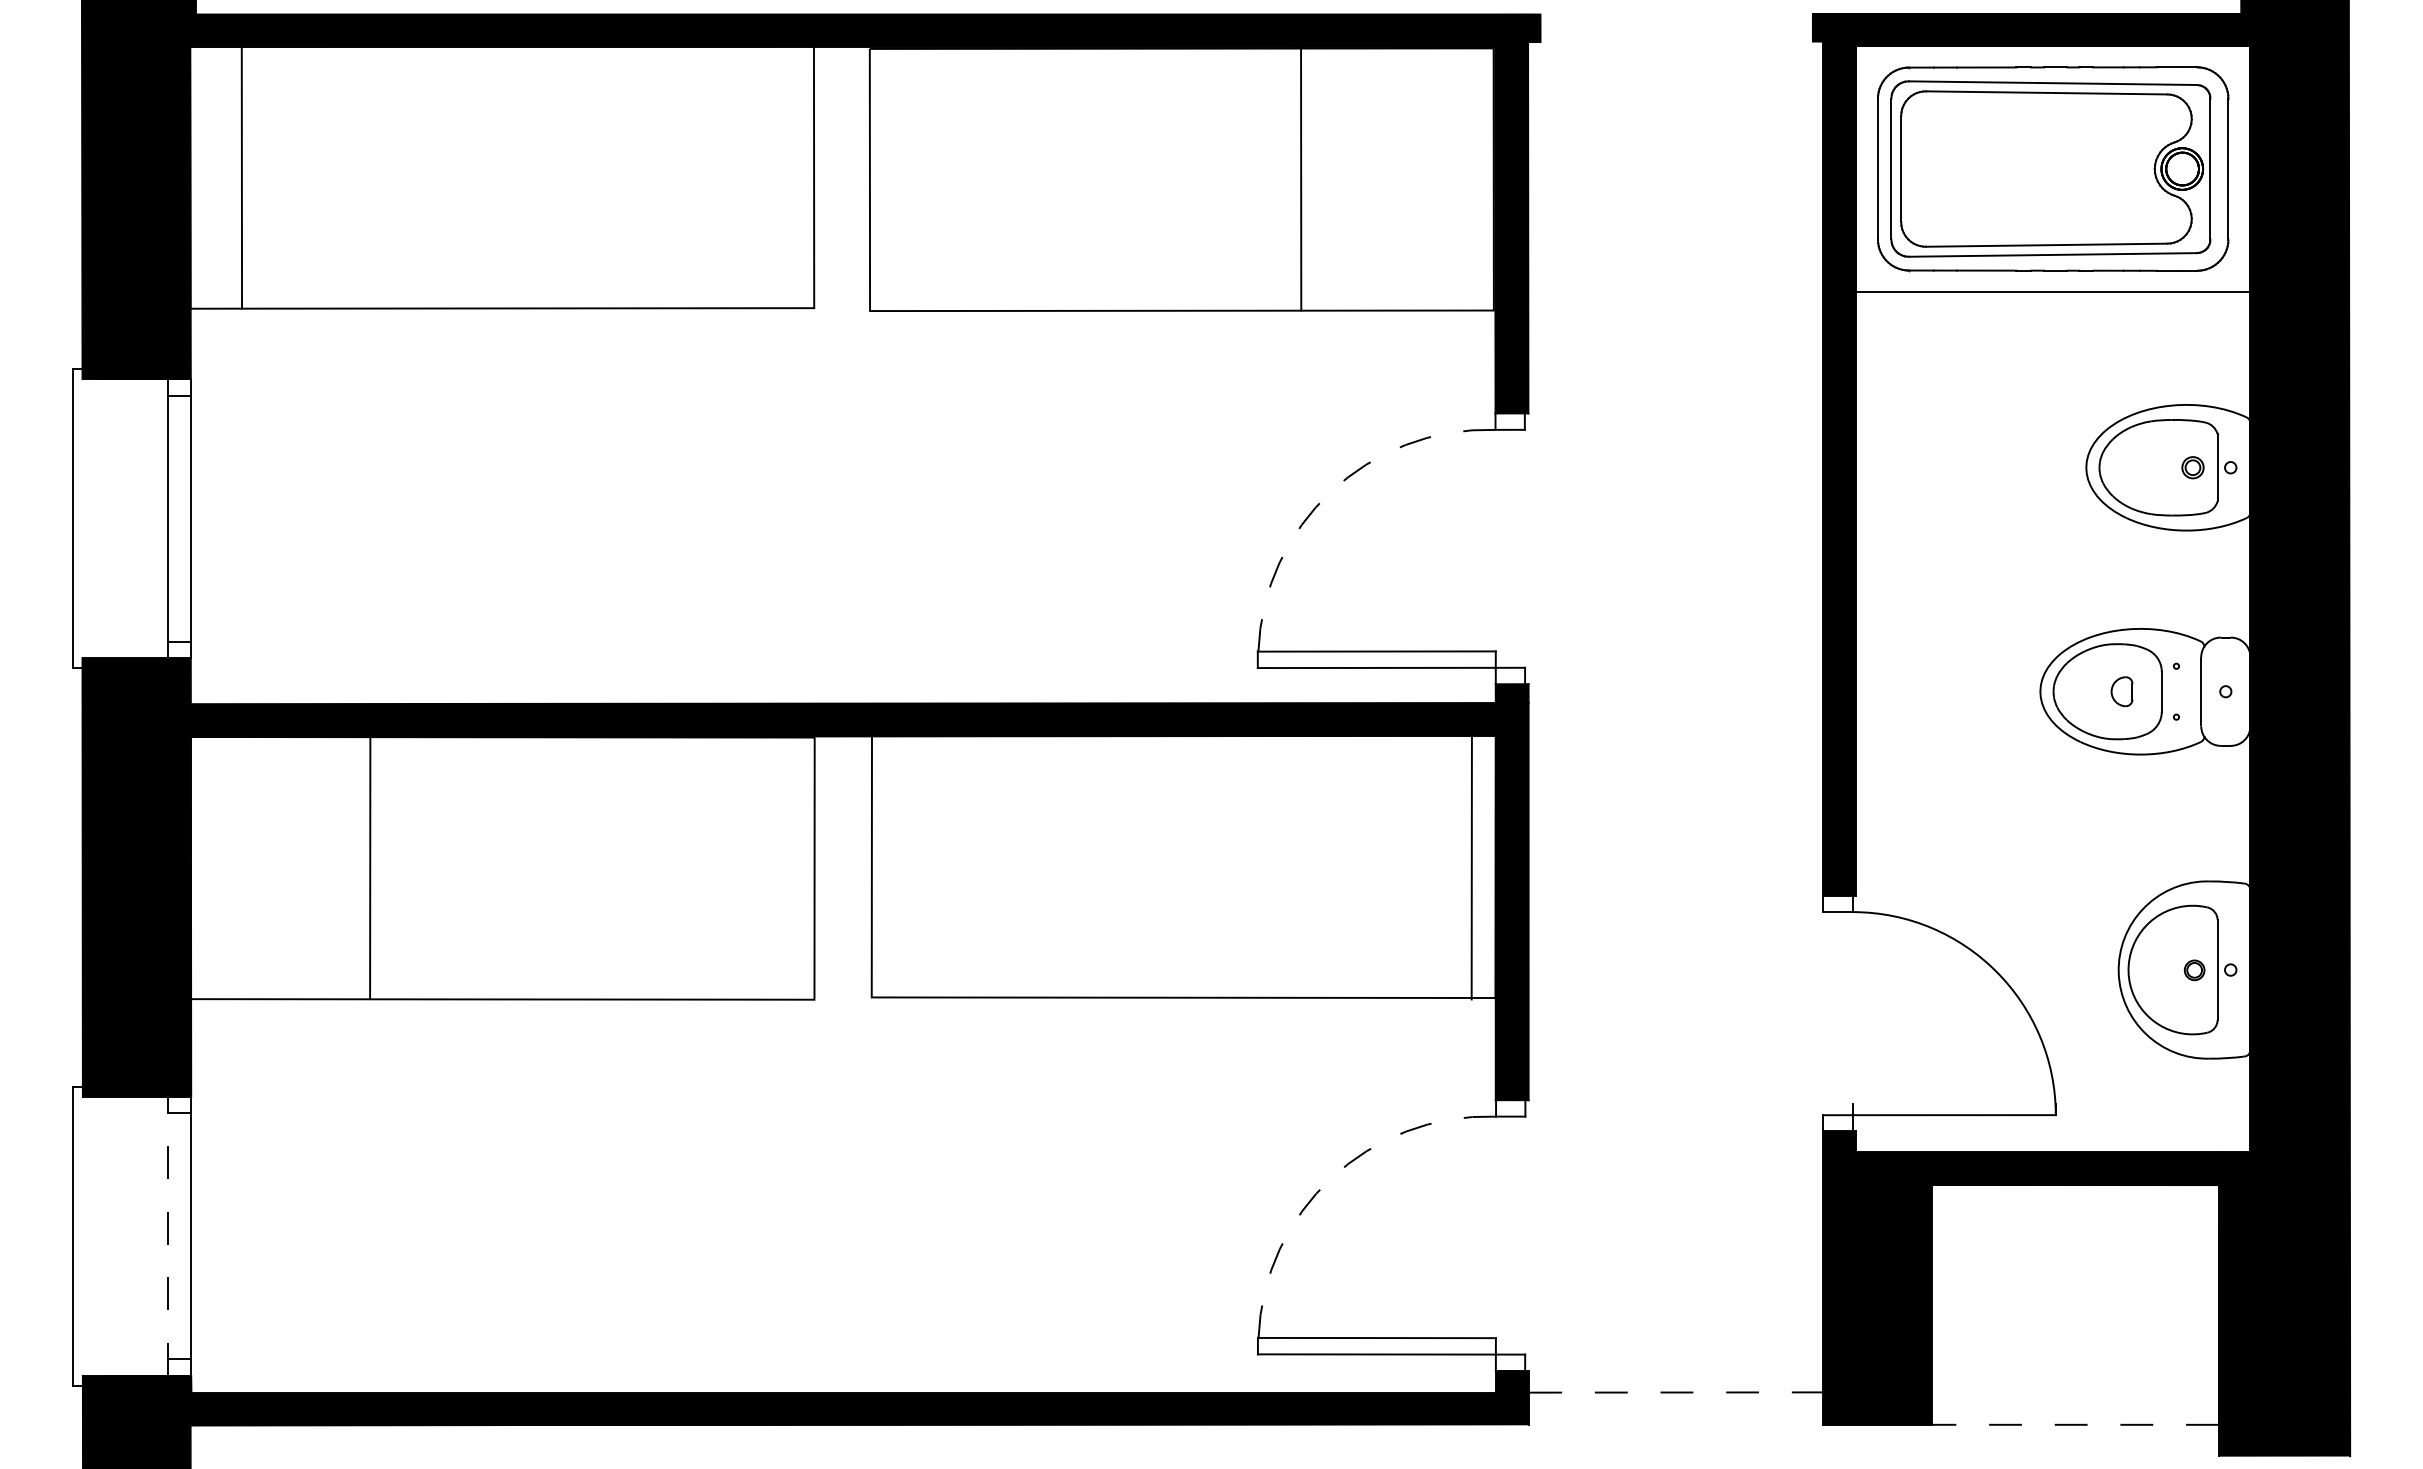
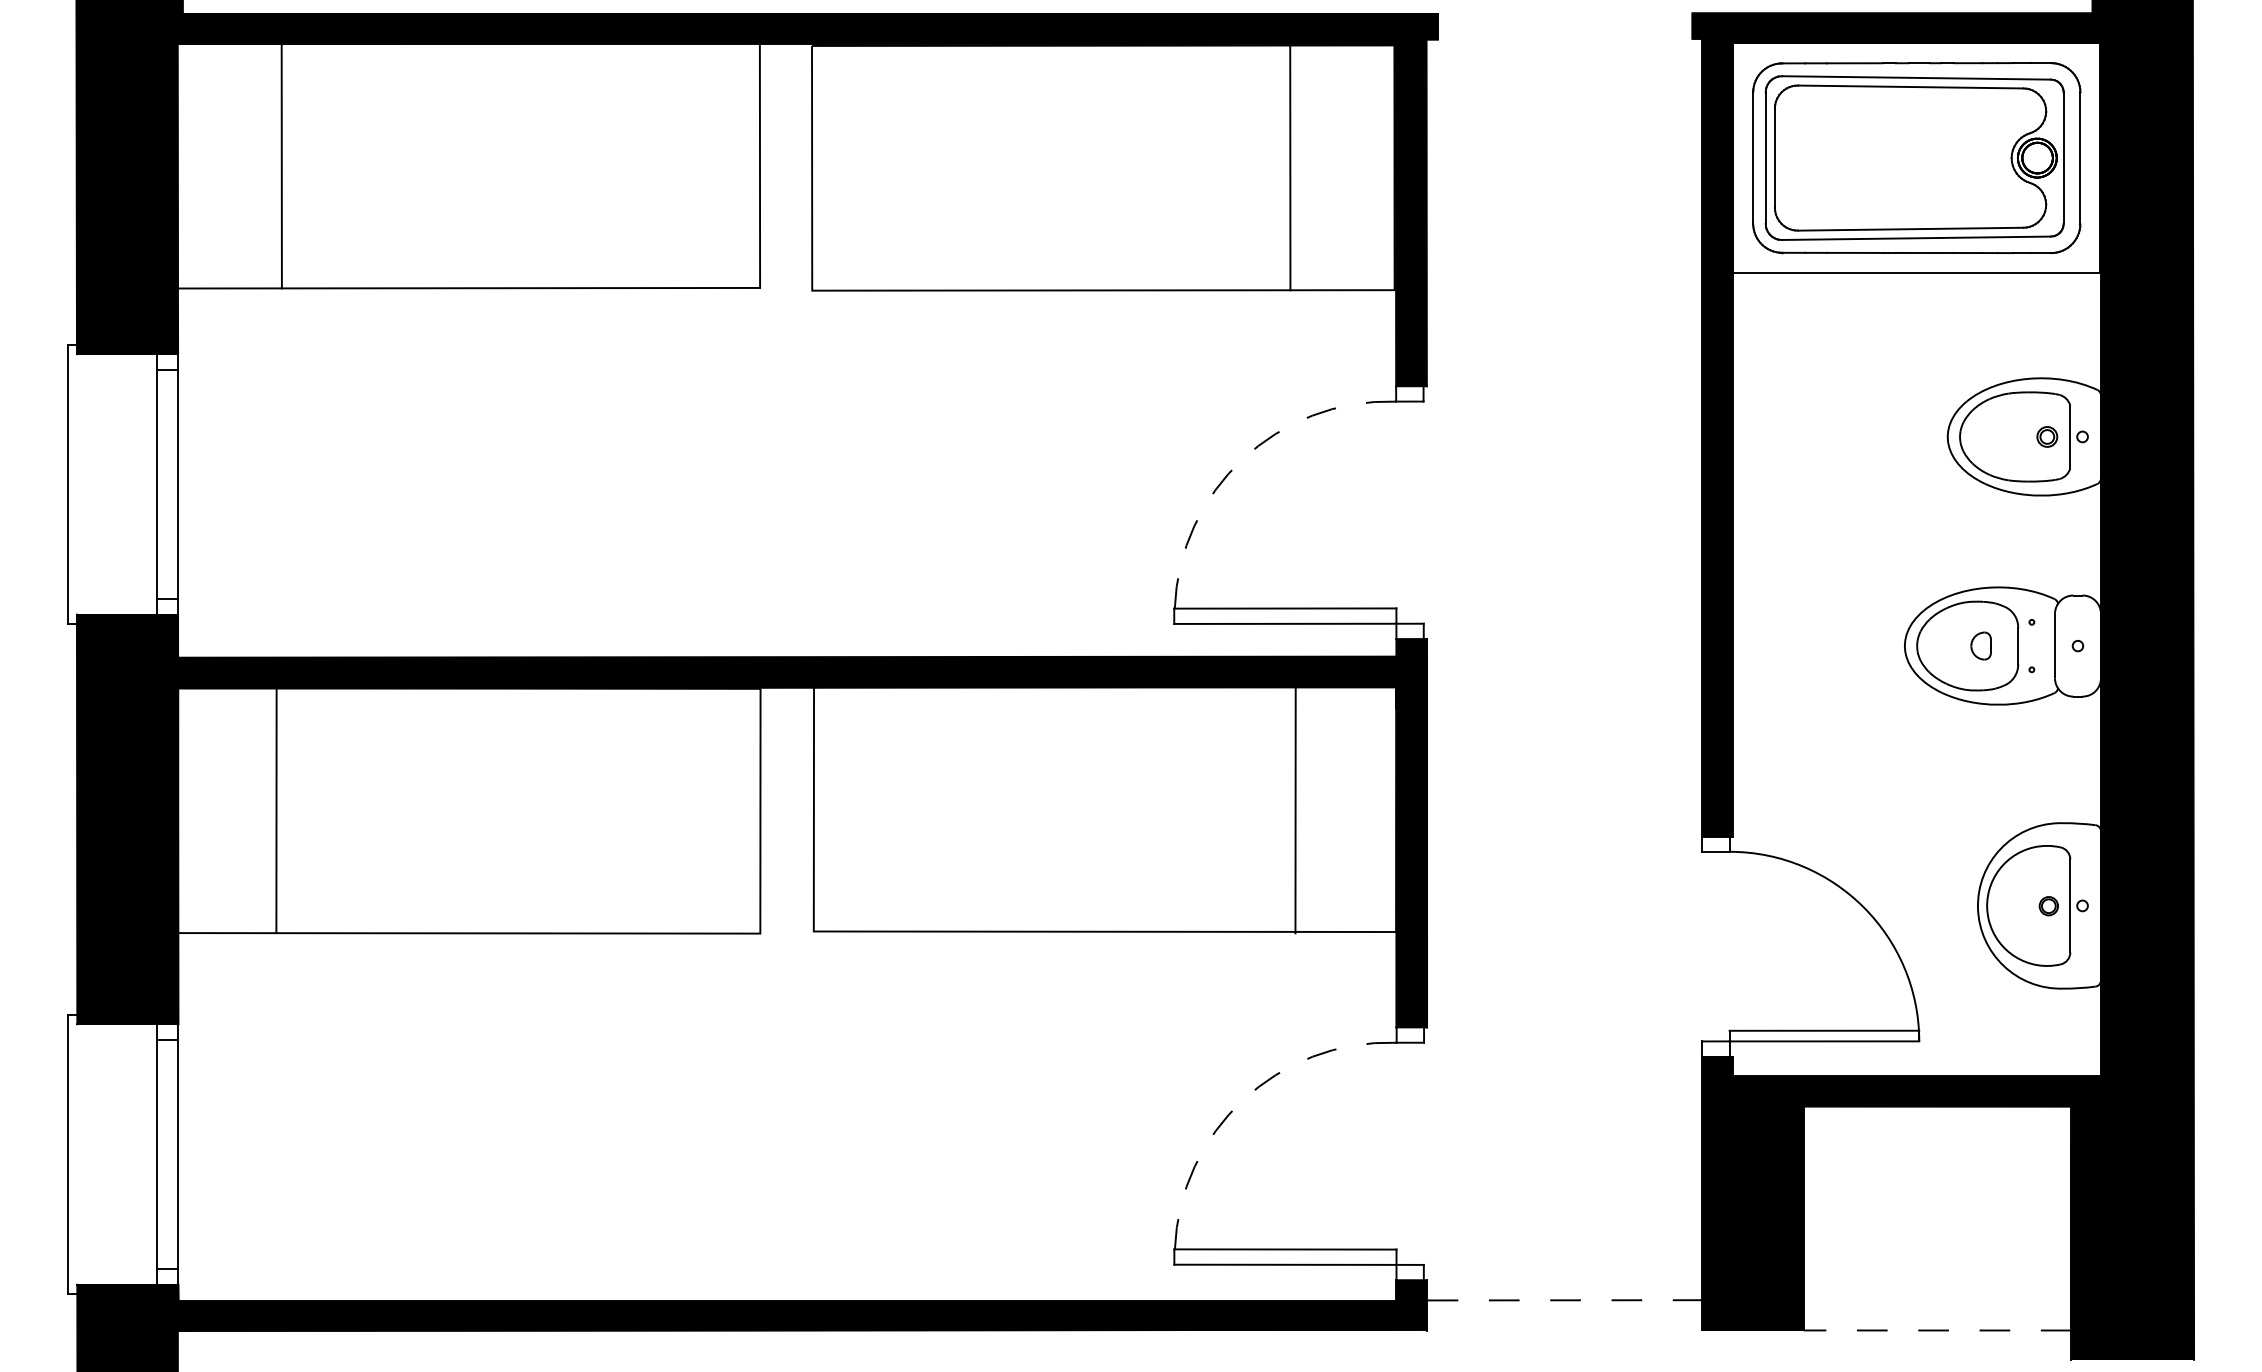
line: (241, 177) -> (281, 165), moved
line: (1301, 179) -> (1290, 167), moved
line: (370, 867) -> (276, 810), moved
line: (1471, 868) -> (1295, 811), moved
line: (1953, 1103) -> (1823, 1030), added
line: (168, 1235) -> (157, 1153), dashed -> solid

